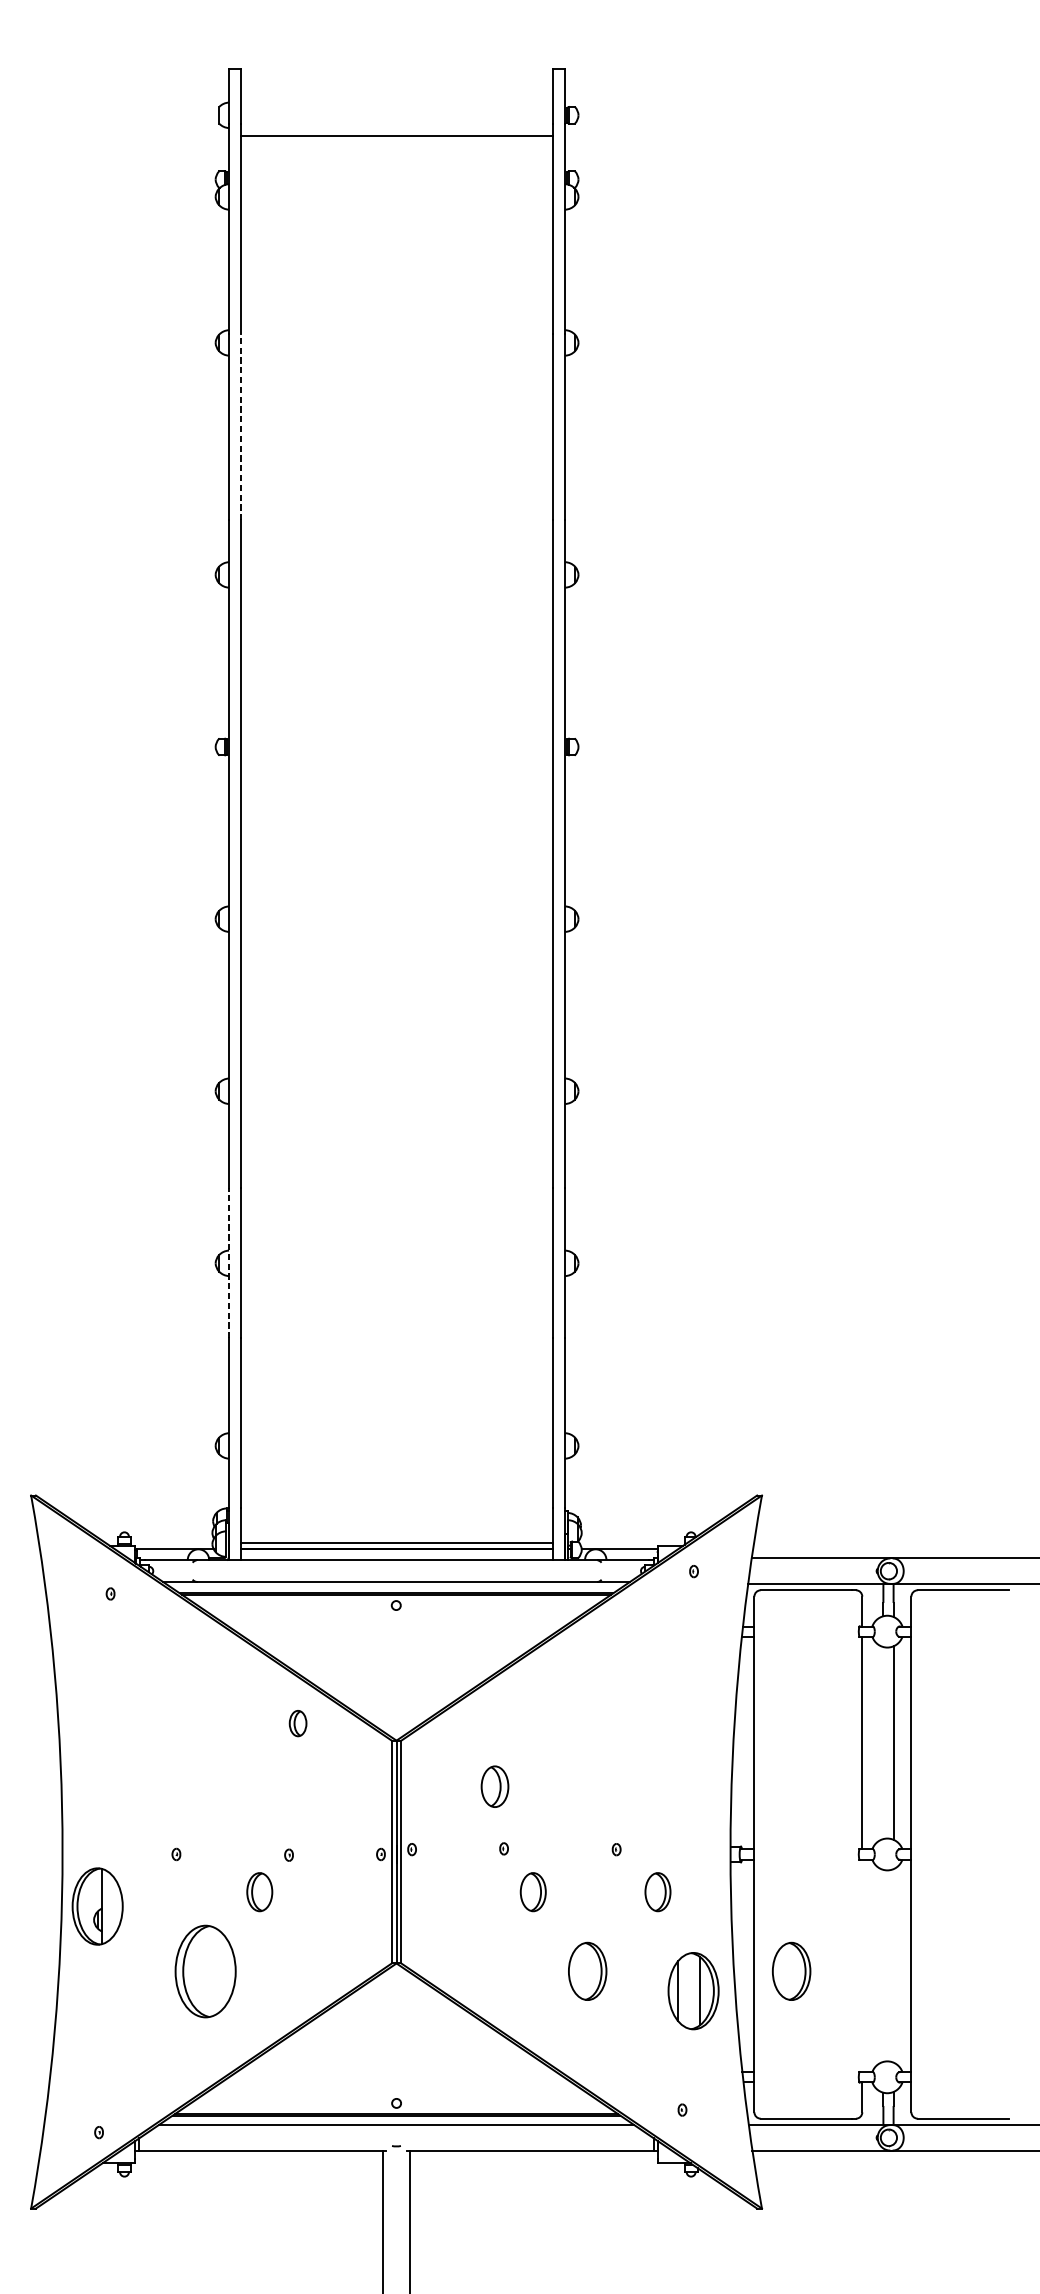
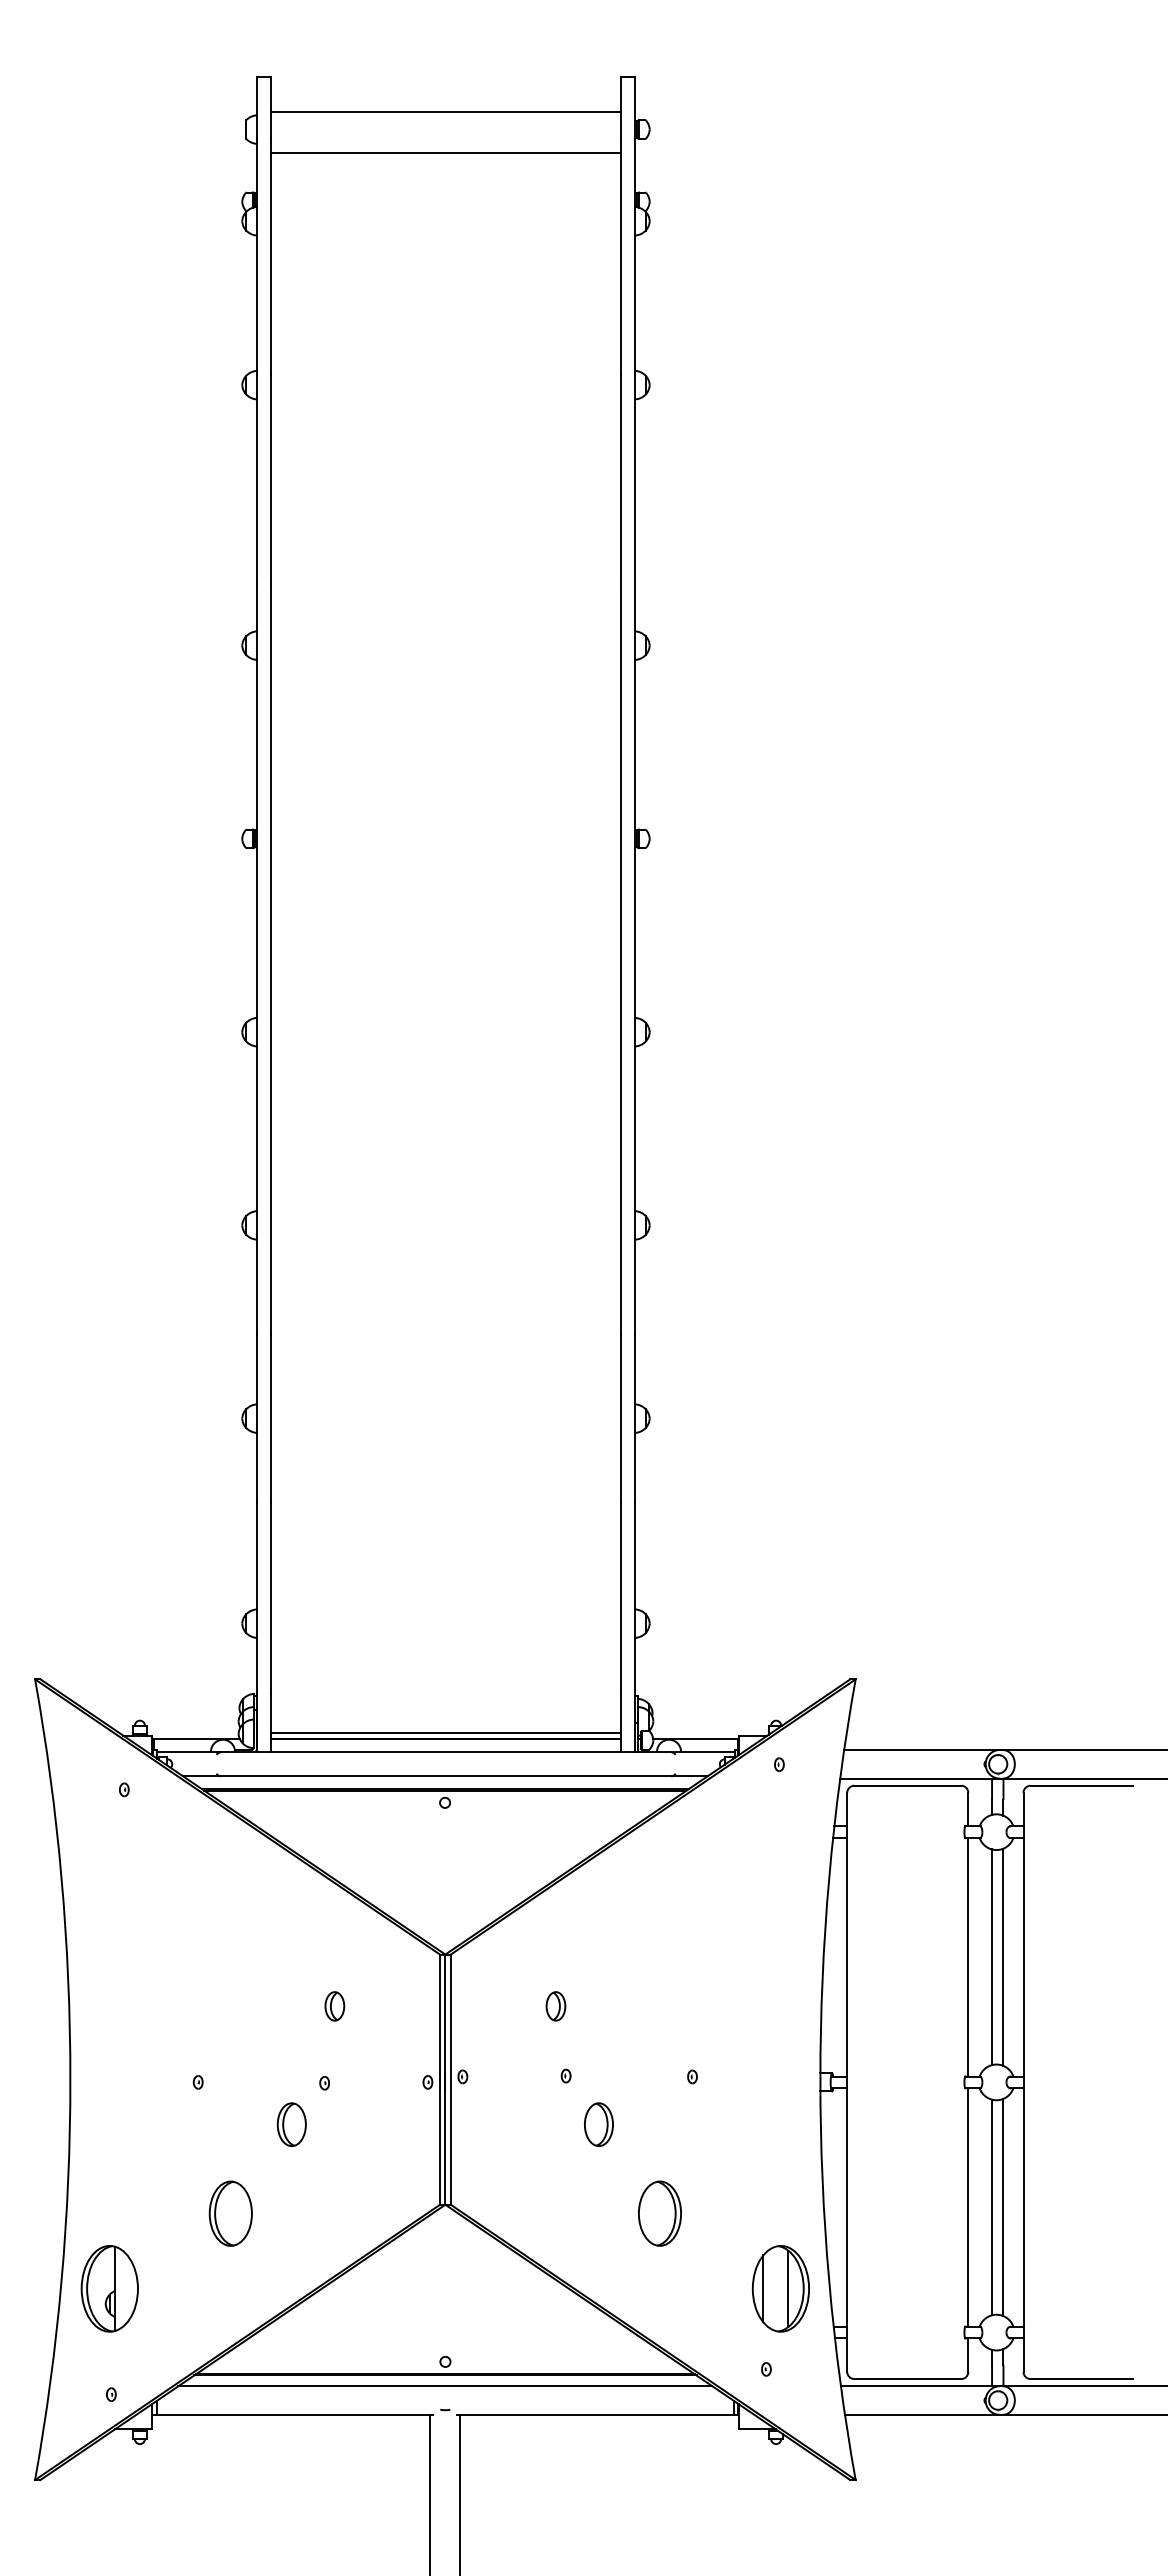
line: (396, 100) -> (445, 112), added
line: (240, 426) -> (270, 479), dashed -> solid
line: (229, 1263) -> (257, 1418), dashed -> solid
part: (297, 1723) -> (334, 2006), moved
line: (883, 1743) -> (992, 1957), added
part: (494, 1786) -> (555, 2006), size x0.62
part: (657, 1891) -> (738, 2124), removed
part: (97, 1906) -> (109, 2288), moved
line: (862, 1965) -> (968, 2207), added
line: (883, 1965) -> (992, 2207), added
line: (893, 1965) -> (1003, 2207), added
part: (205, 1971) -> (230, 2213), size x0.62
part: (791, 1971) -> (888, 2213), removed
part: (693, 1990) -> (780, 2288), moved

